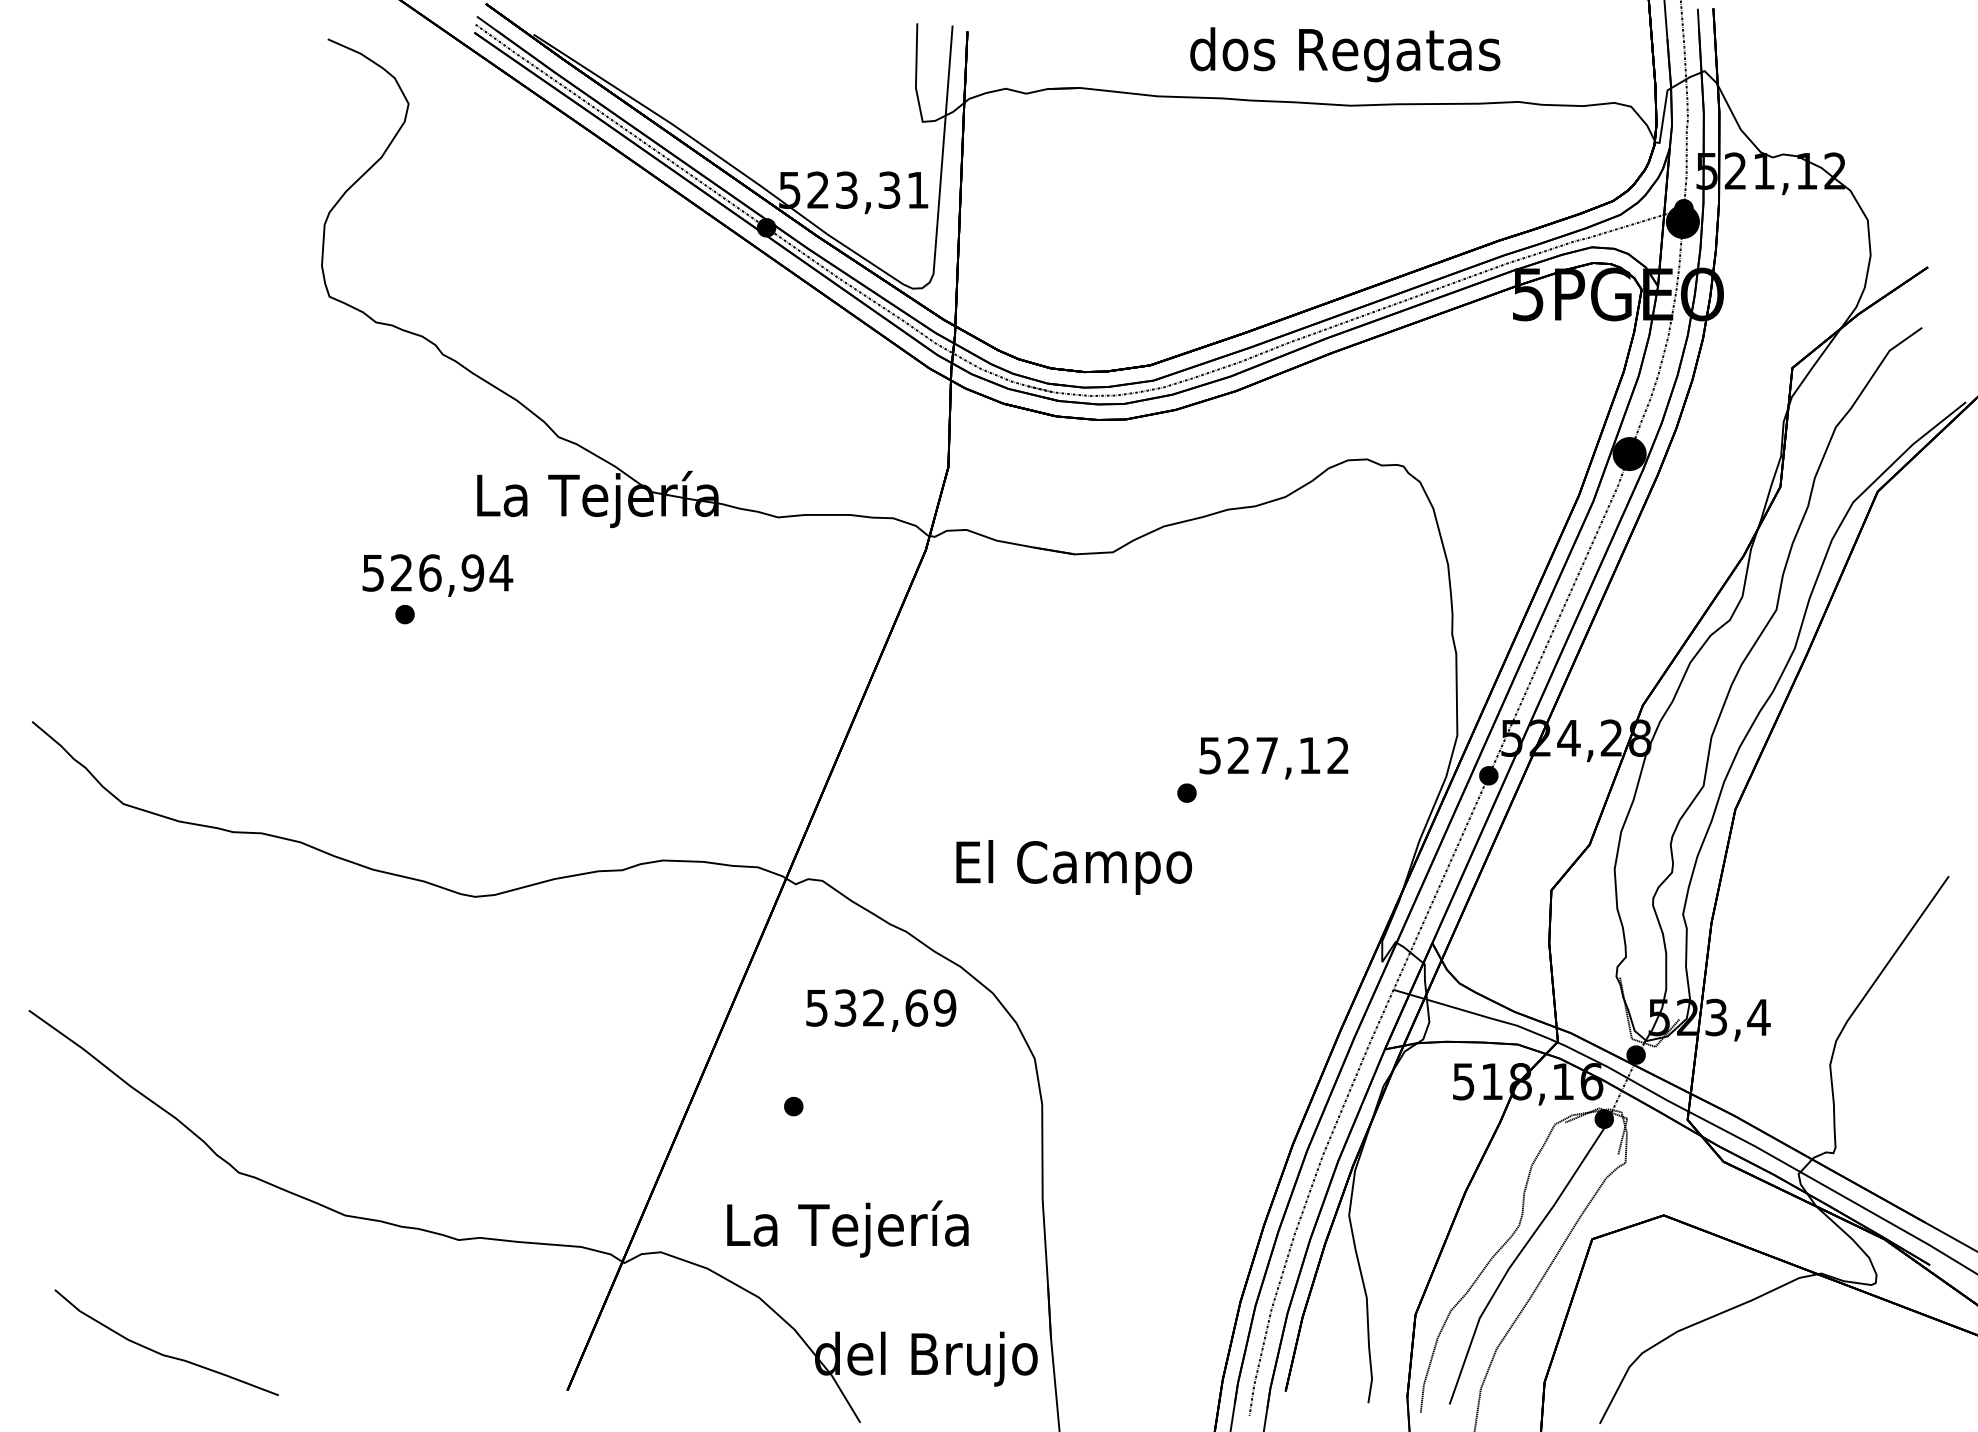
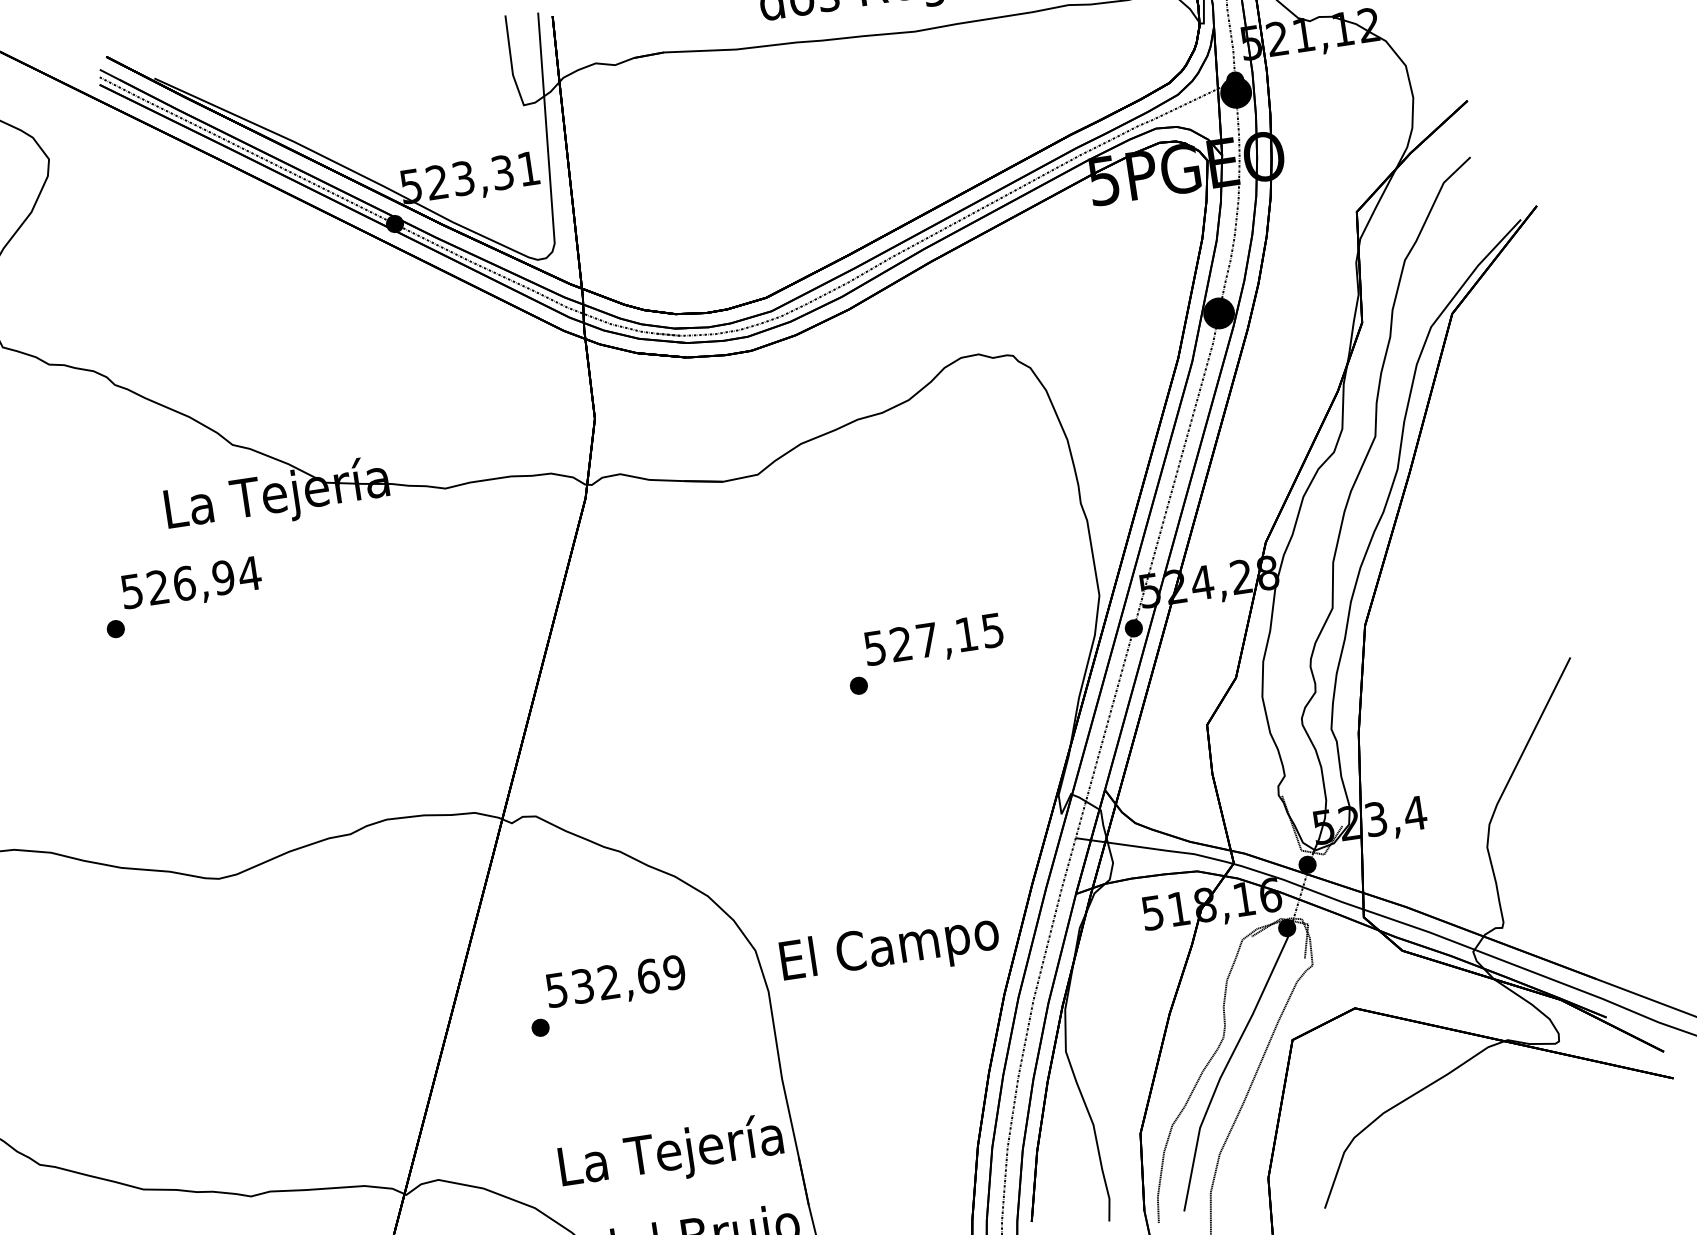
text: (437, 575) -> (191, 584), moved
text: (1337, 755) -> (992, 630), 527,12 -> 527,15
text: (1073, 867) -> (889, 950), moved
text: (881, 1010) -> (616, 983), moved
text: (847, 1228) -> (671, 1153), moved

